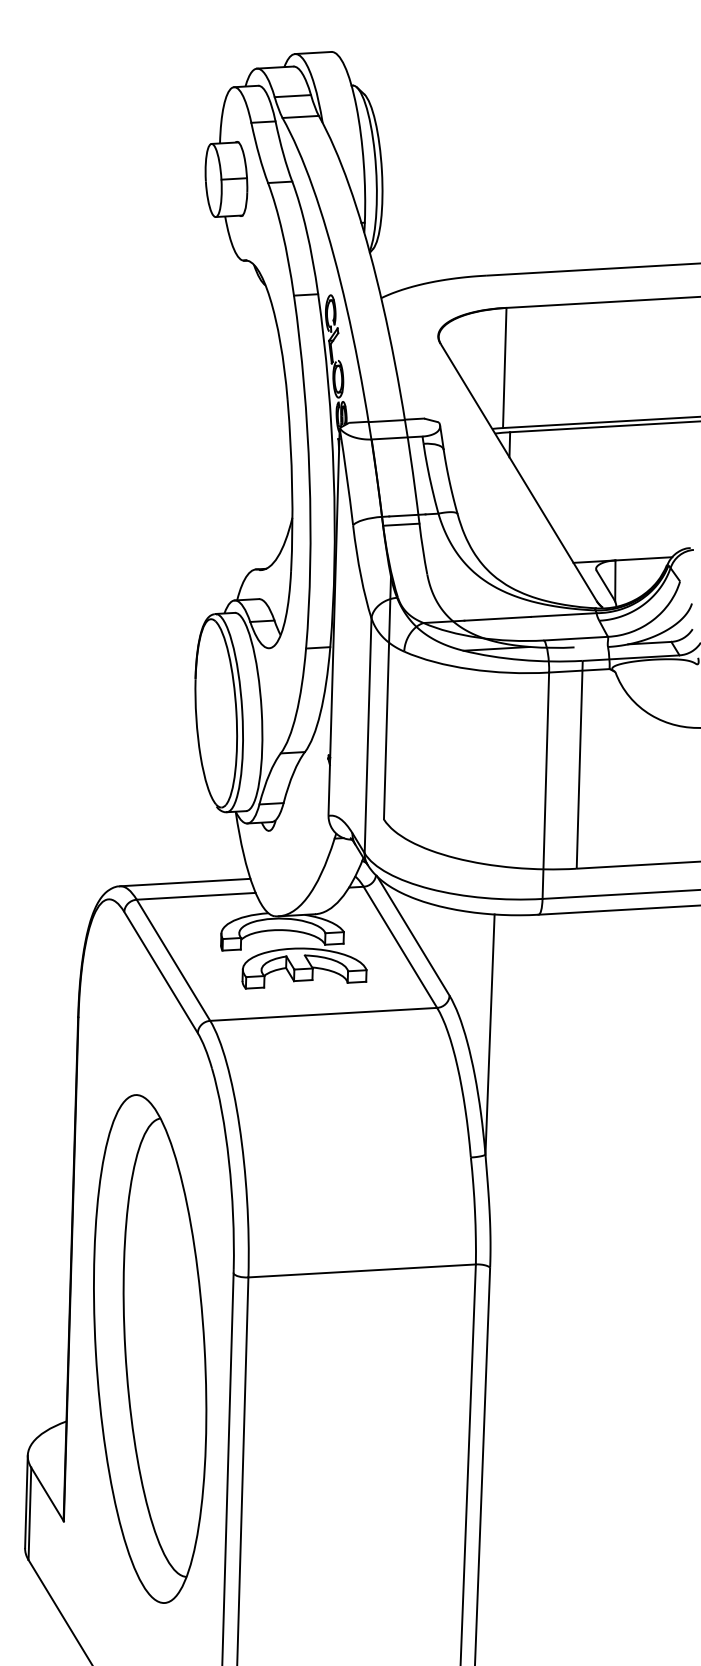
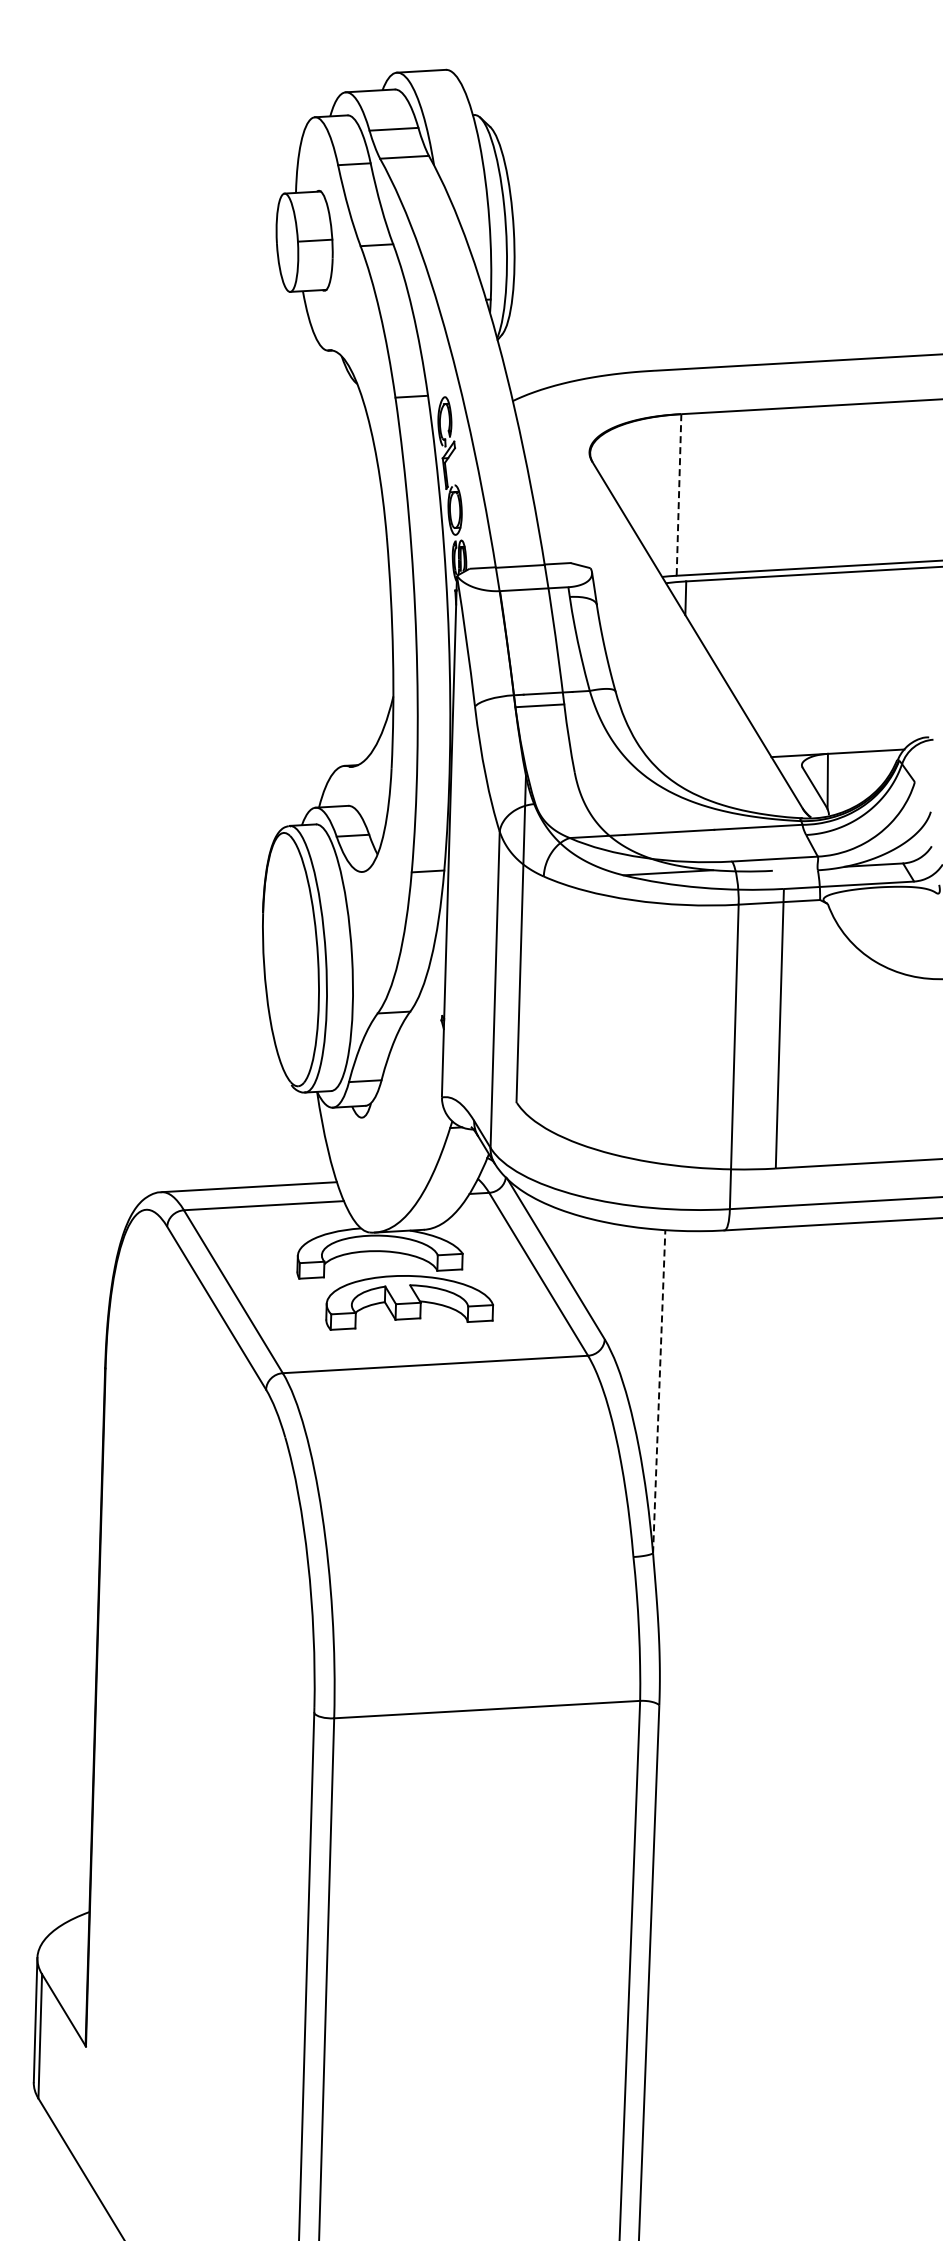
line: (505, 367) -> (679, 494), solid -> dashed
line: (490, 1034) -> (659, 1391), solid -> dashed
part: (149, 1348) -> (201, 1814), removed

